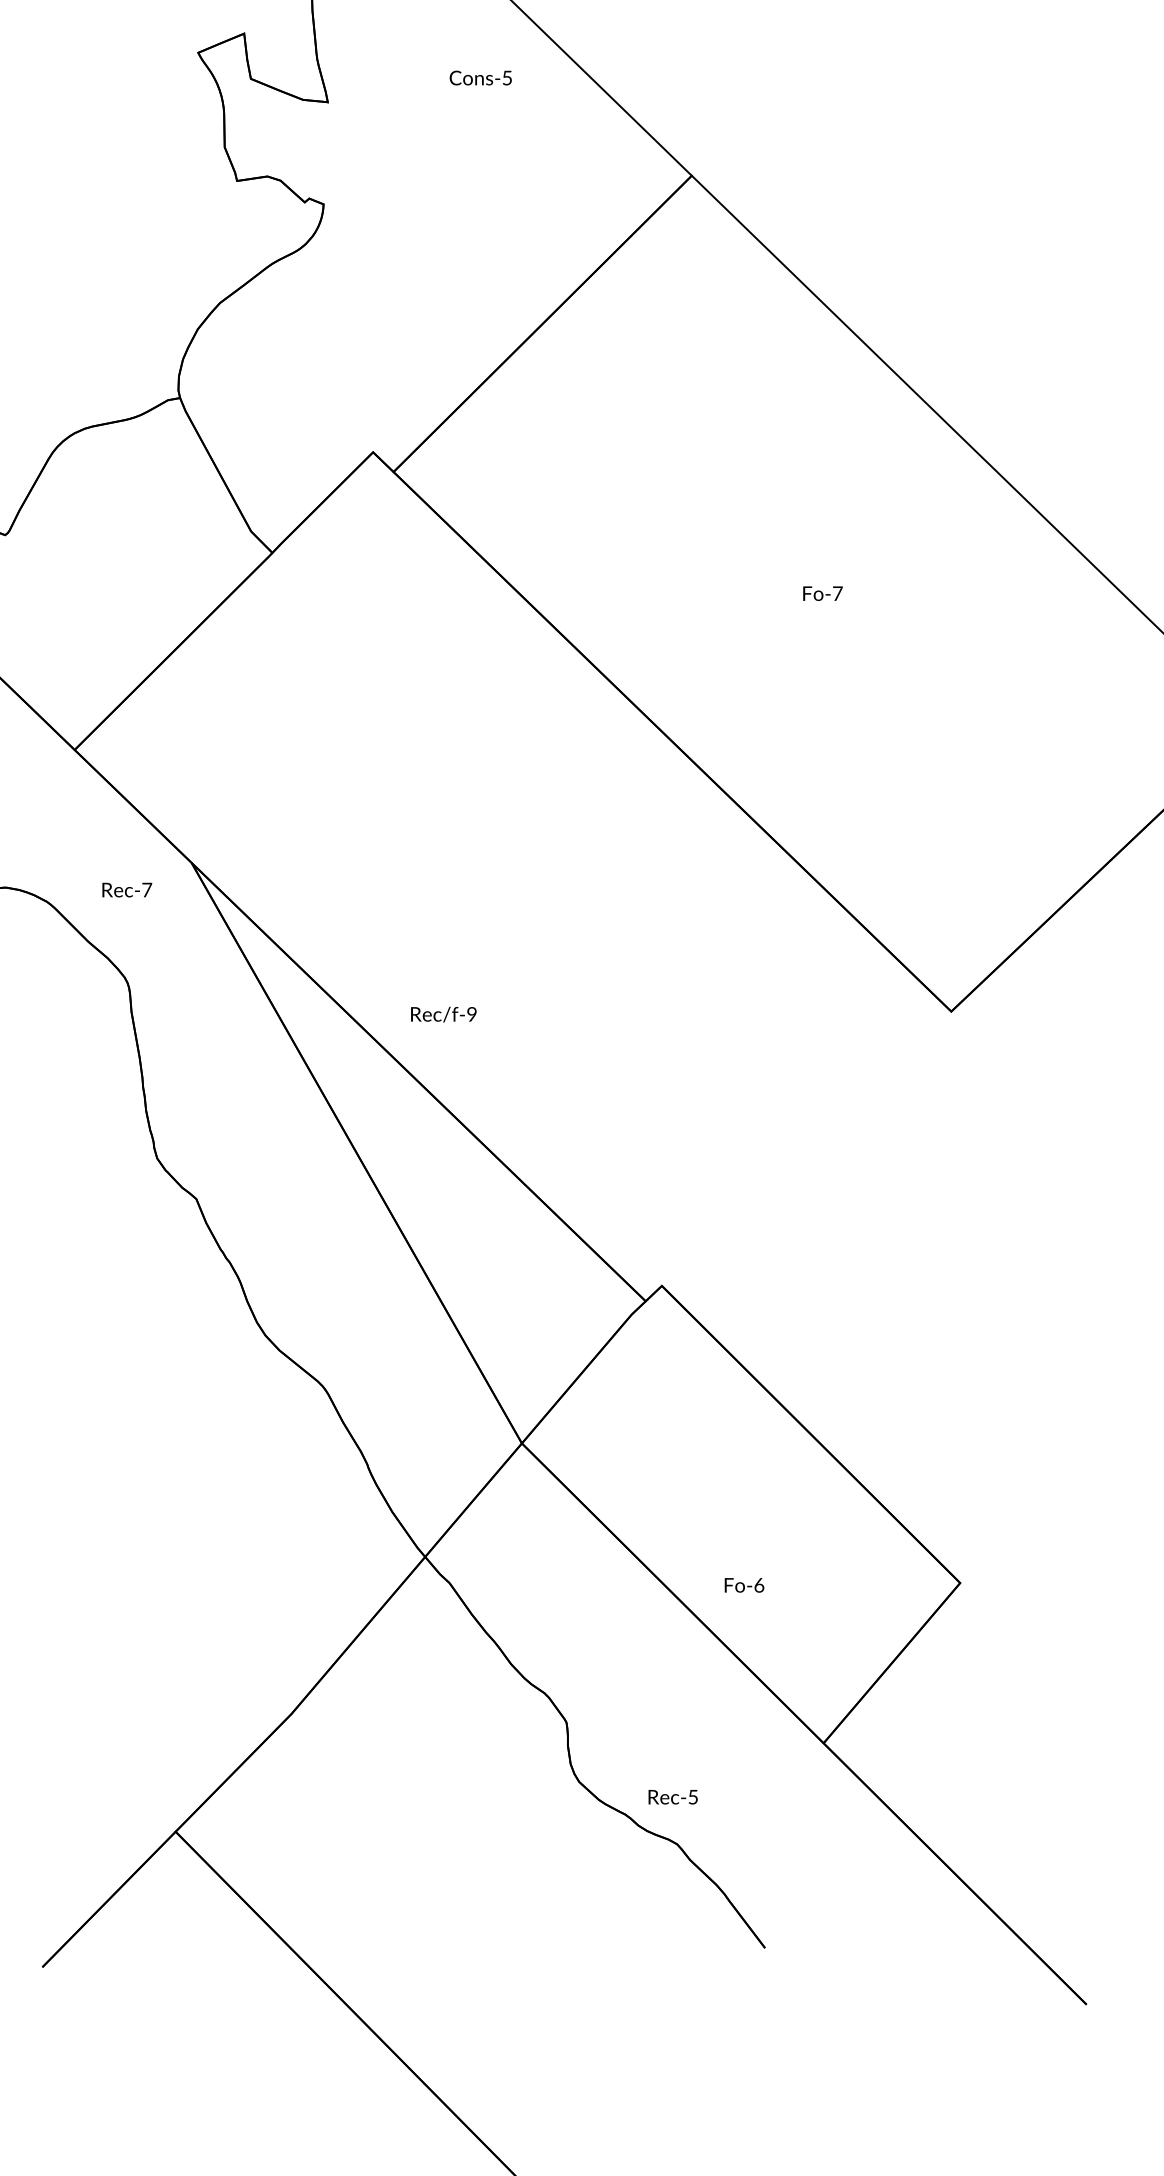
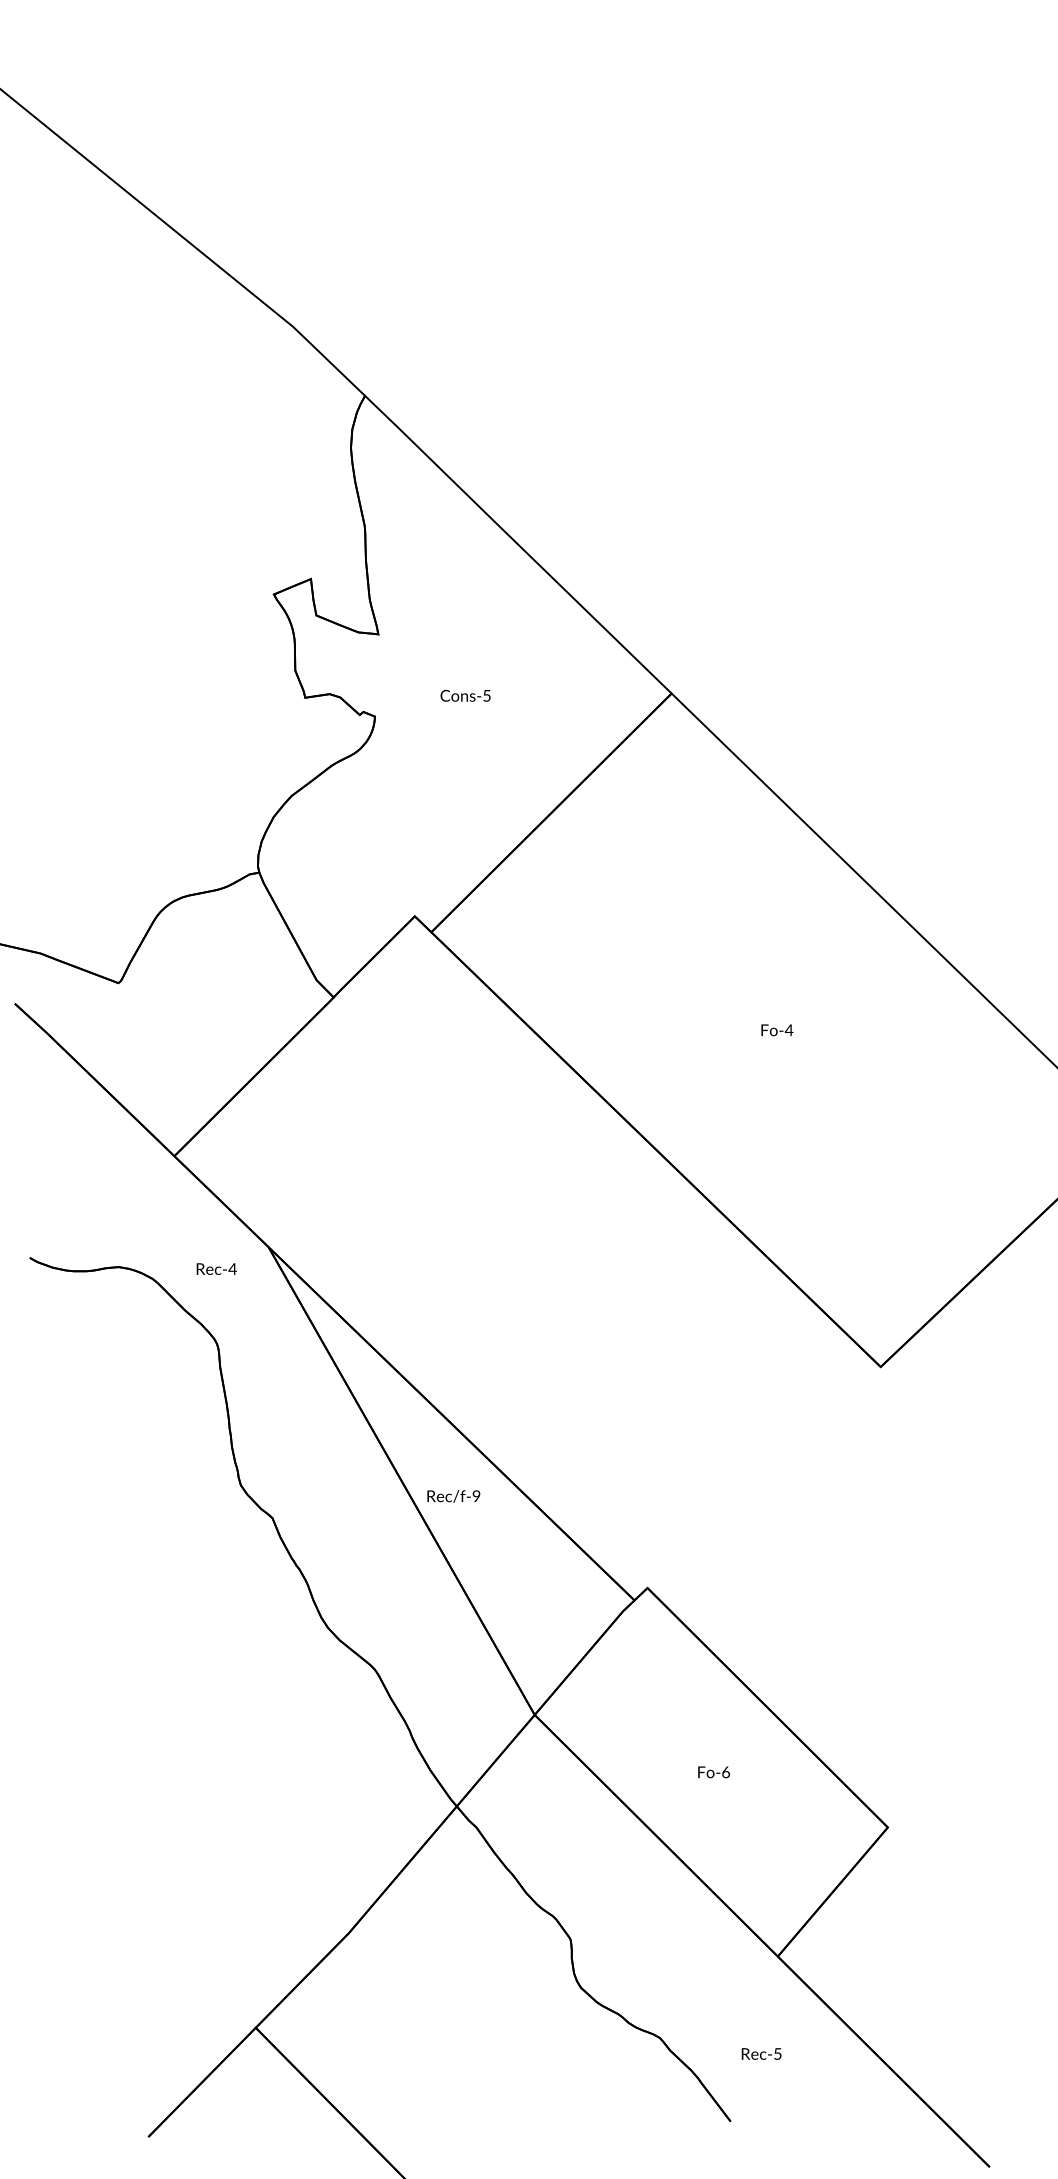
text: (480, 77) -> (465, 695), moved
text: (836, 593) -> (788, 1030), Fo-7 -> Fo-4
text: (146, 889) -> (232, 1268), Rec-7 -> Rec-4
text: (443, 1014) -> (453, 1496), moved
text: (743, 1585) -> (713, 1772), moved
text: (673, 1796) -> (761, 2053), moved

